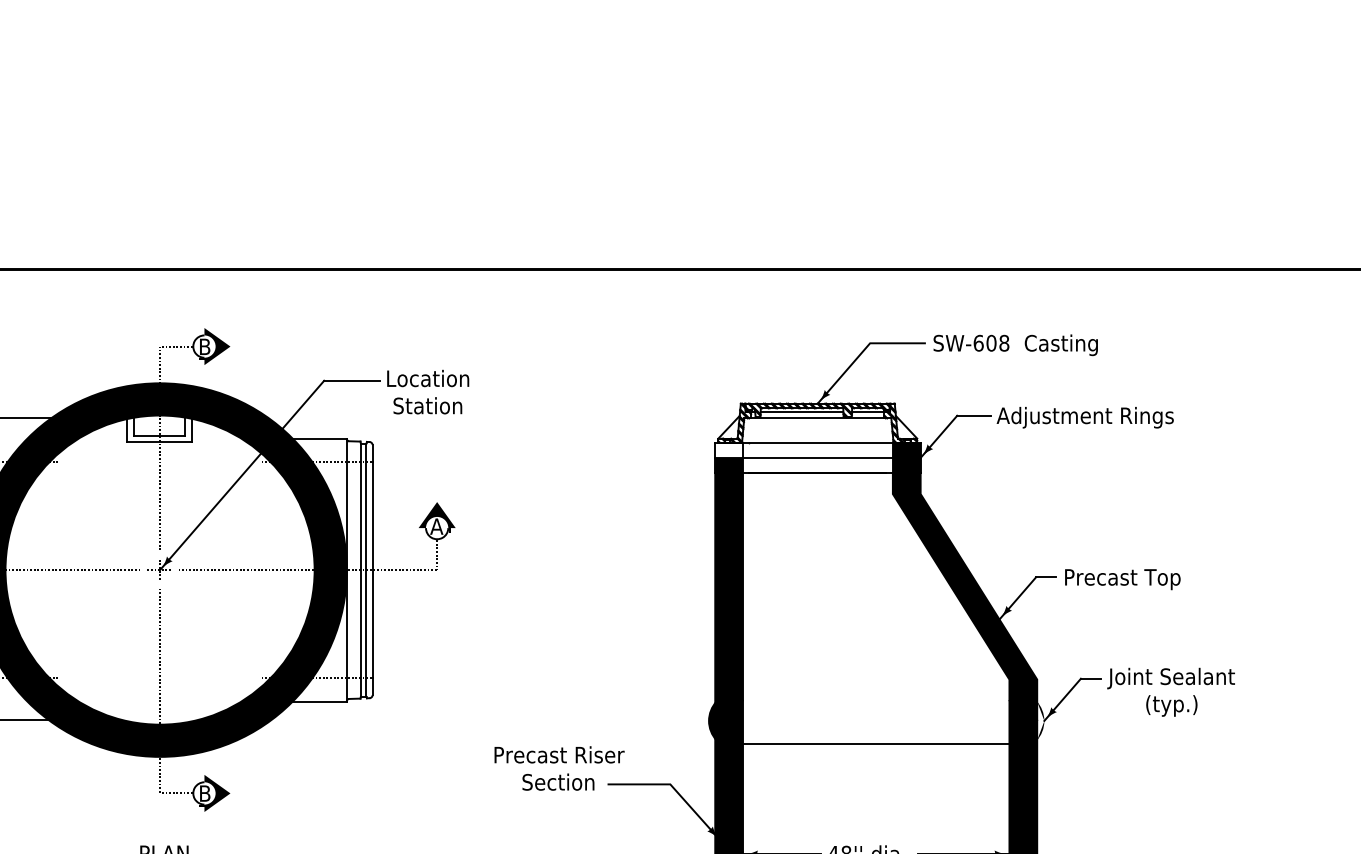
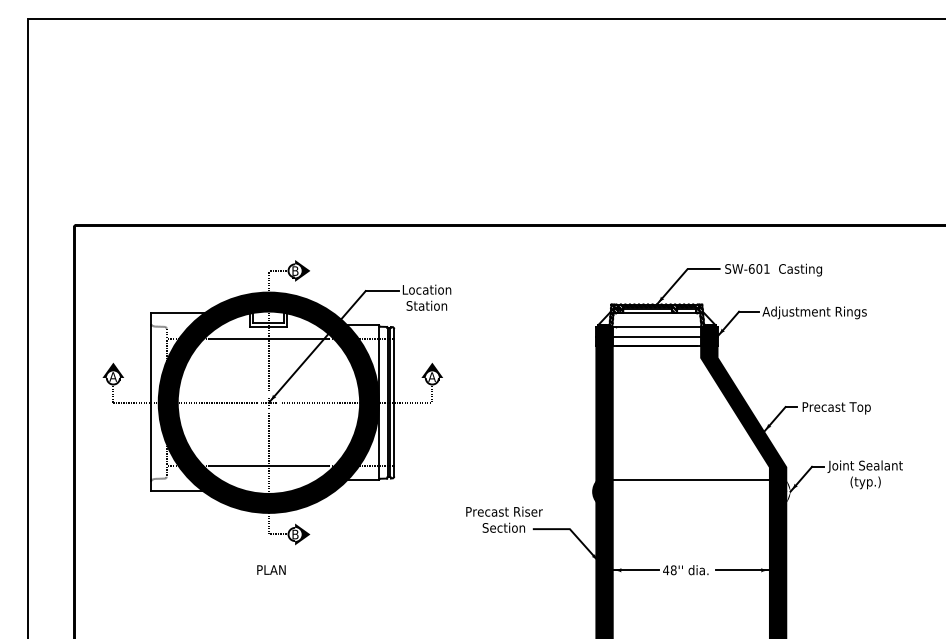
text: (1003, 342) -> (766, 268), SW-608 -> SW-601
fill: (729, 449) -> (604, 331), added
line: (159, 462) -> (268, 339), added
line: (159, 678) -> (268, 466), added
line: (874, 744) -> (690, 479), moved

